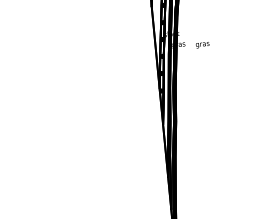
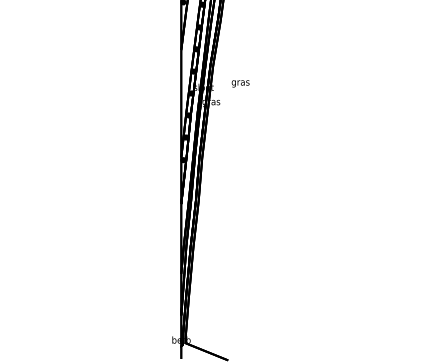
text: (202, 44) -> (240, 83), moved

